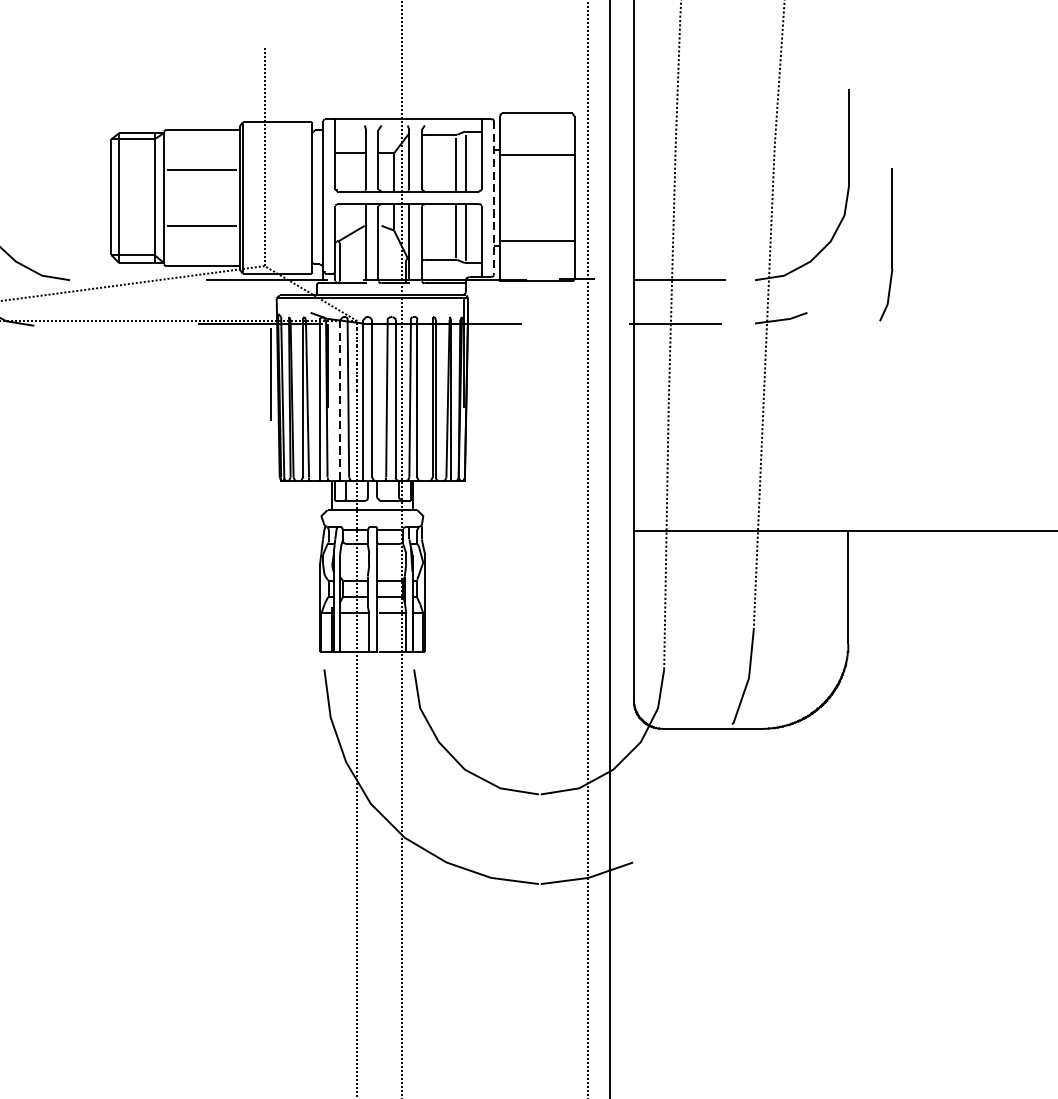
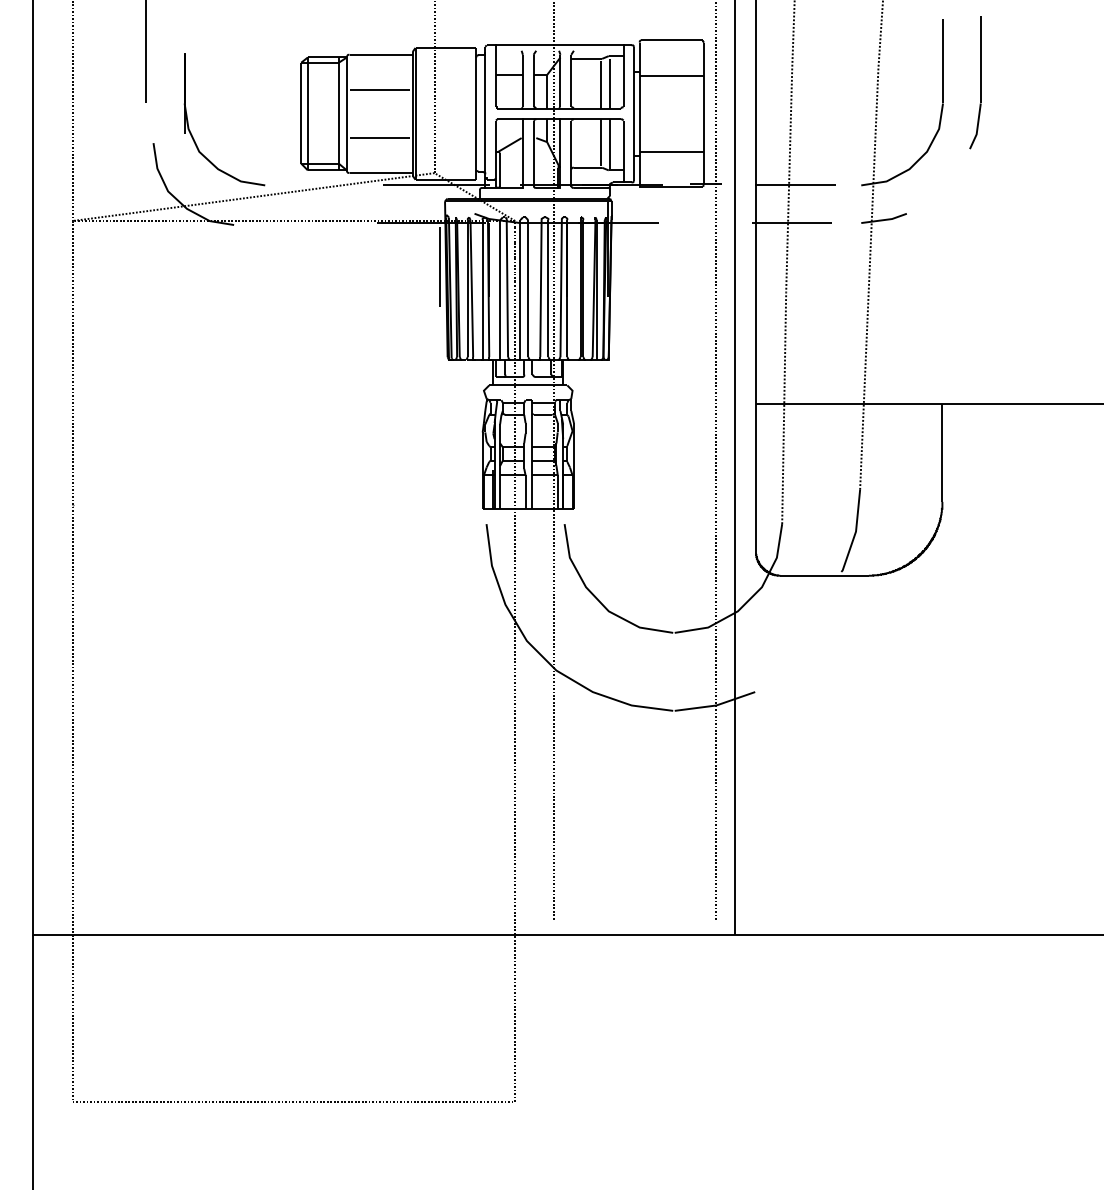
line: (494, 198) -> (634, 114), dashed -> solid
part: (886, 244) -> (975, 82), moved
line: (340, 398) -> (500, 288), dashed -> solid

